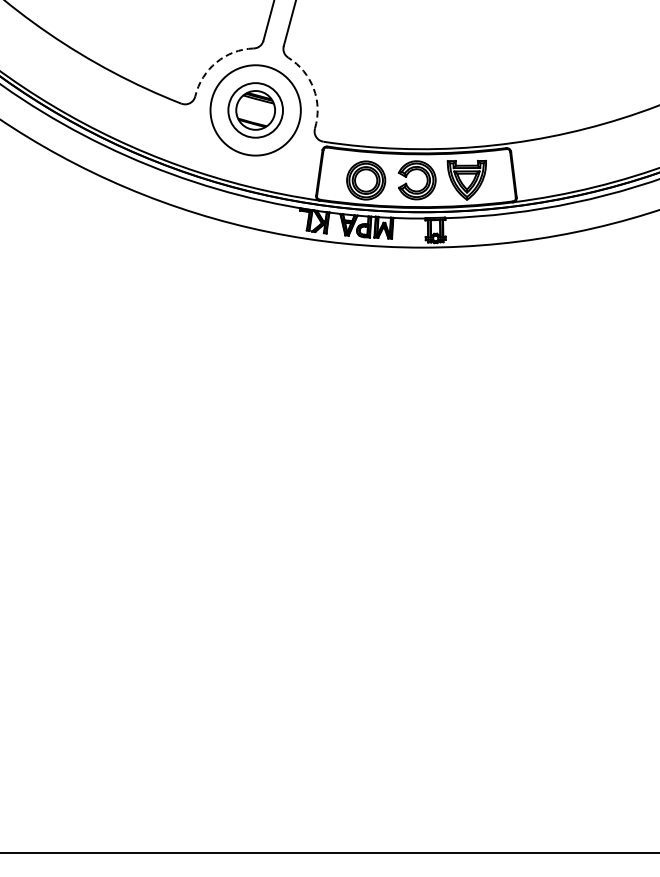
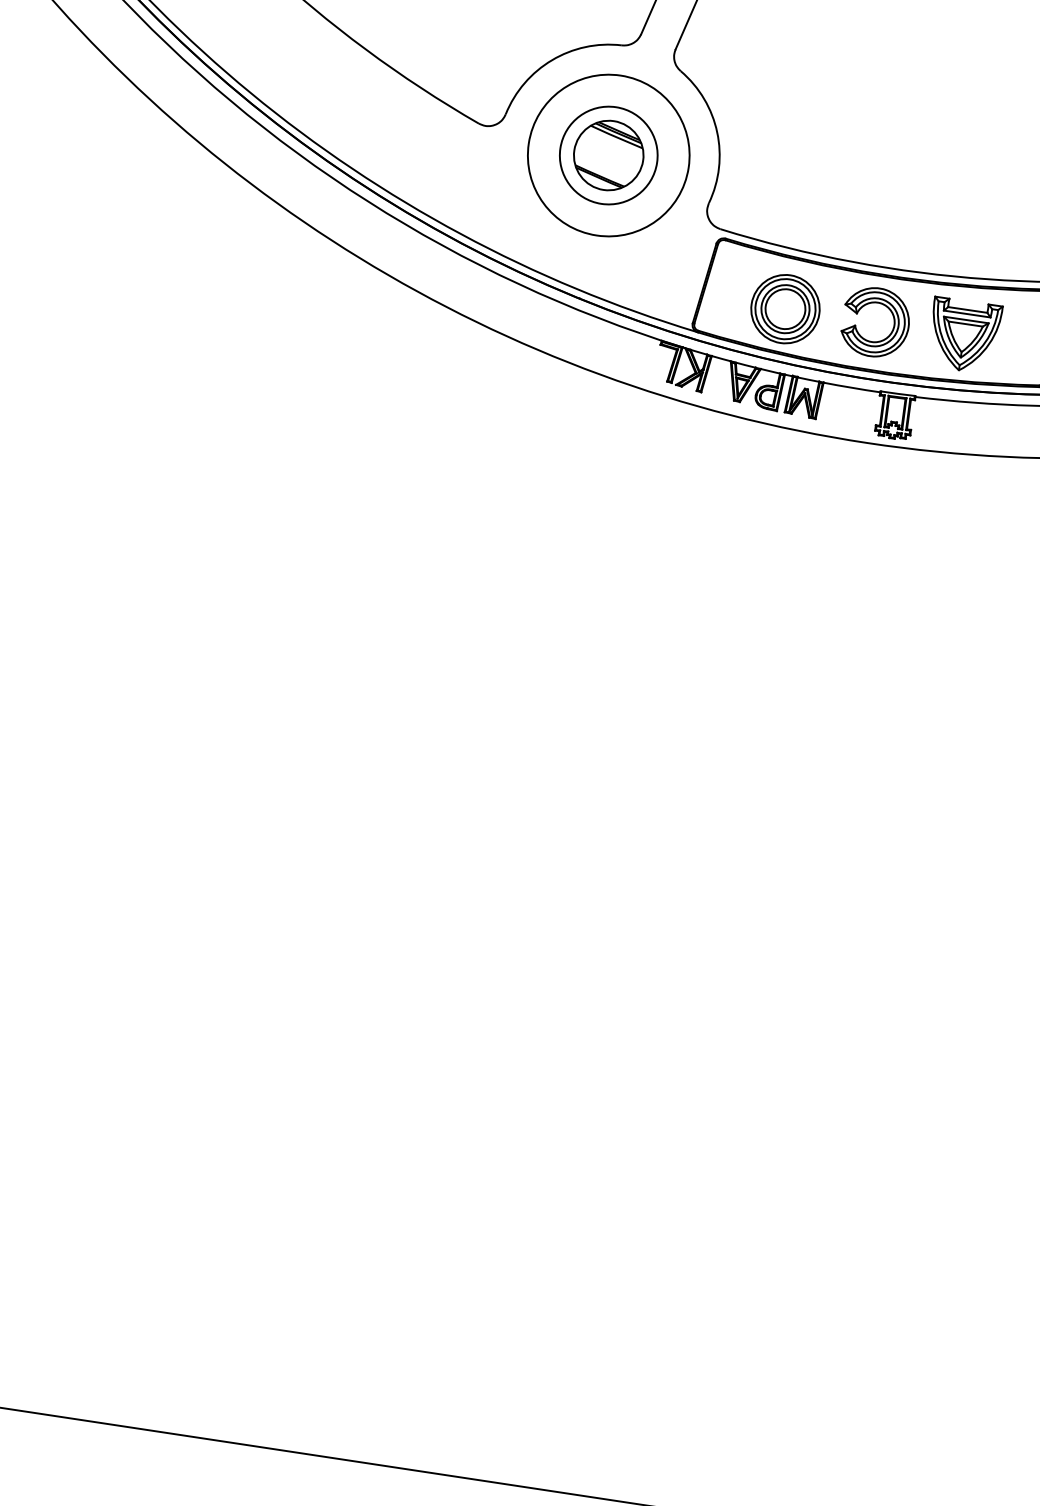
arc: (216, 62) -> (552, 60), dashed -> solid
arc: (313, 88) -> (716, 132), dashed -> solid

